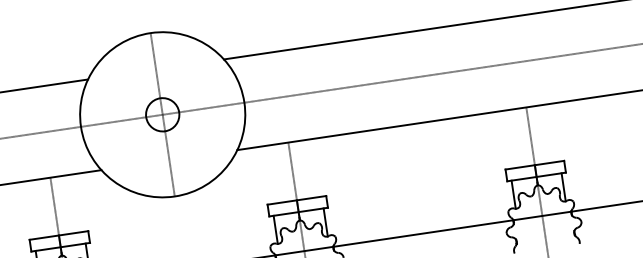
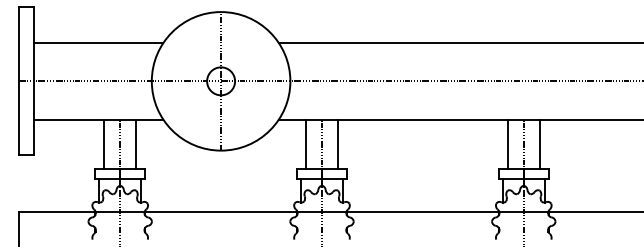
line: (550, 132) -> (540, 143), added
line: (511, 138) -> (507, 143), added
line: (311, 167) -> (338, 143), added
line: (273, 173) -> (305, 143), added
line: (73, 202) -> (136, 143), added
line: (34, 208) -> (103, 143), added

